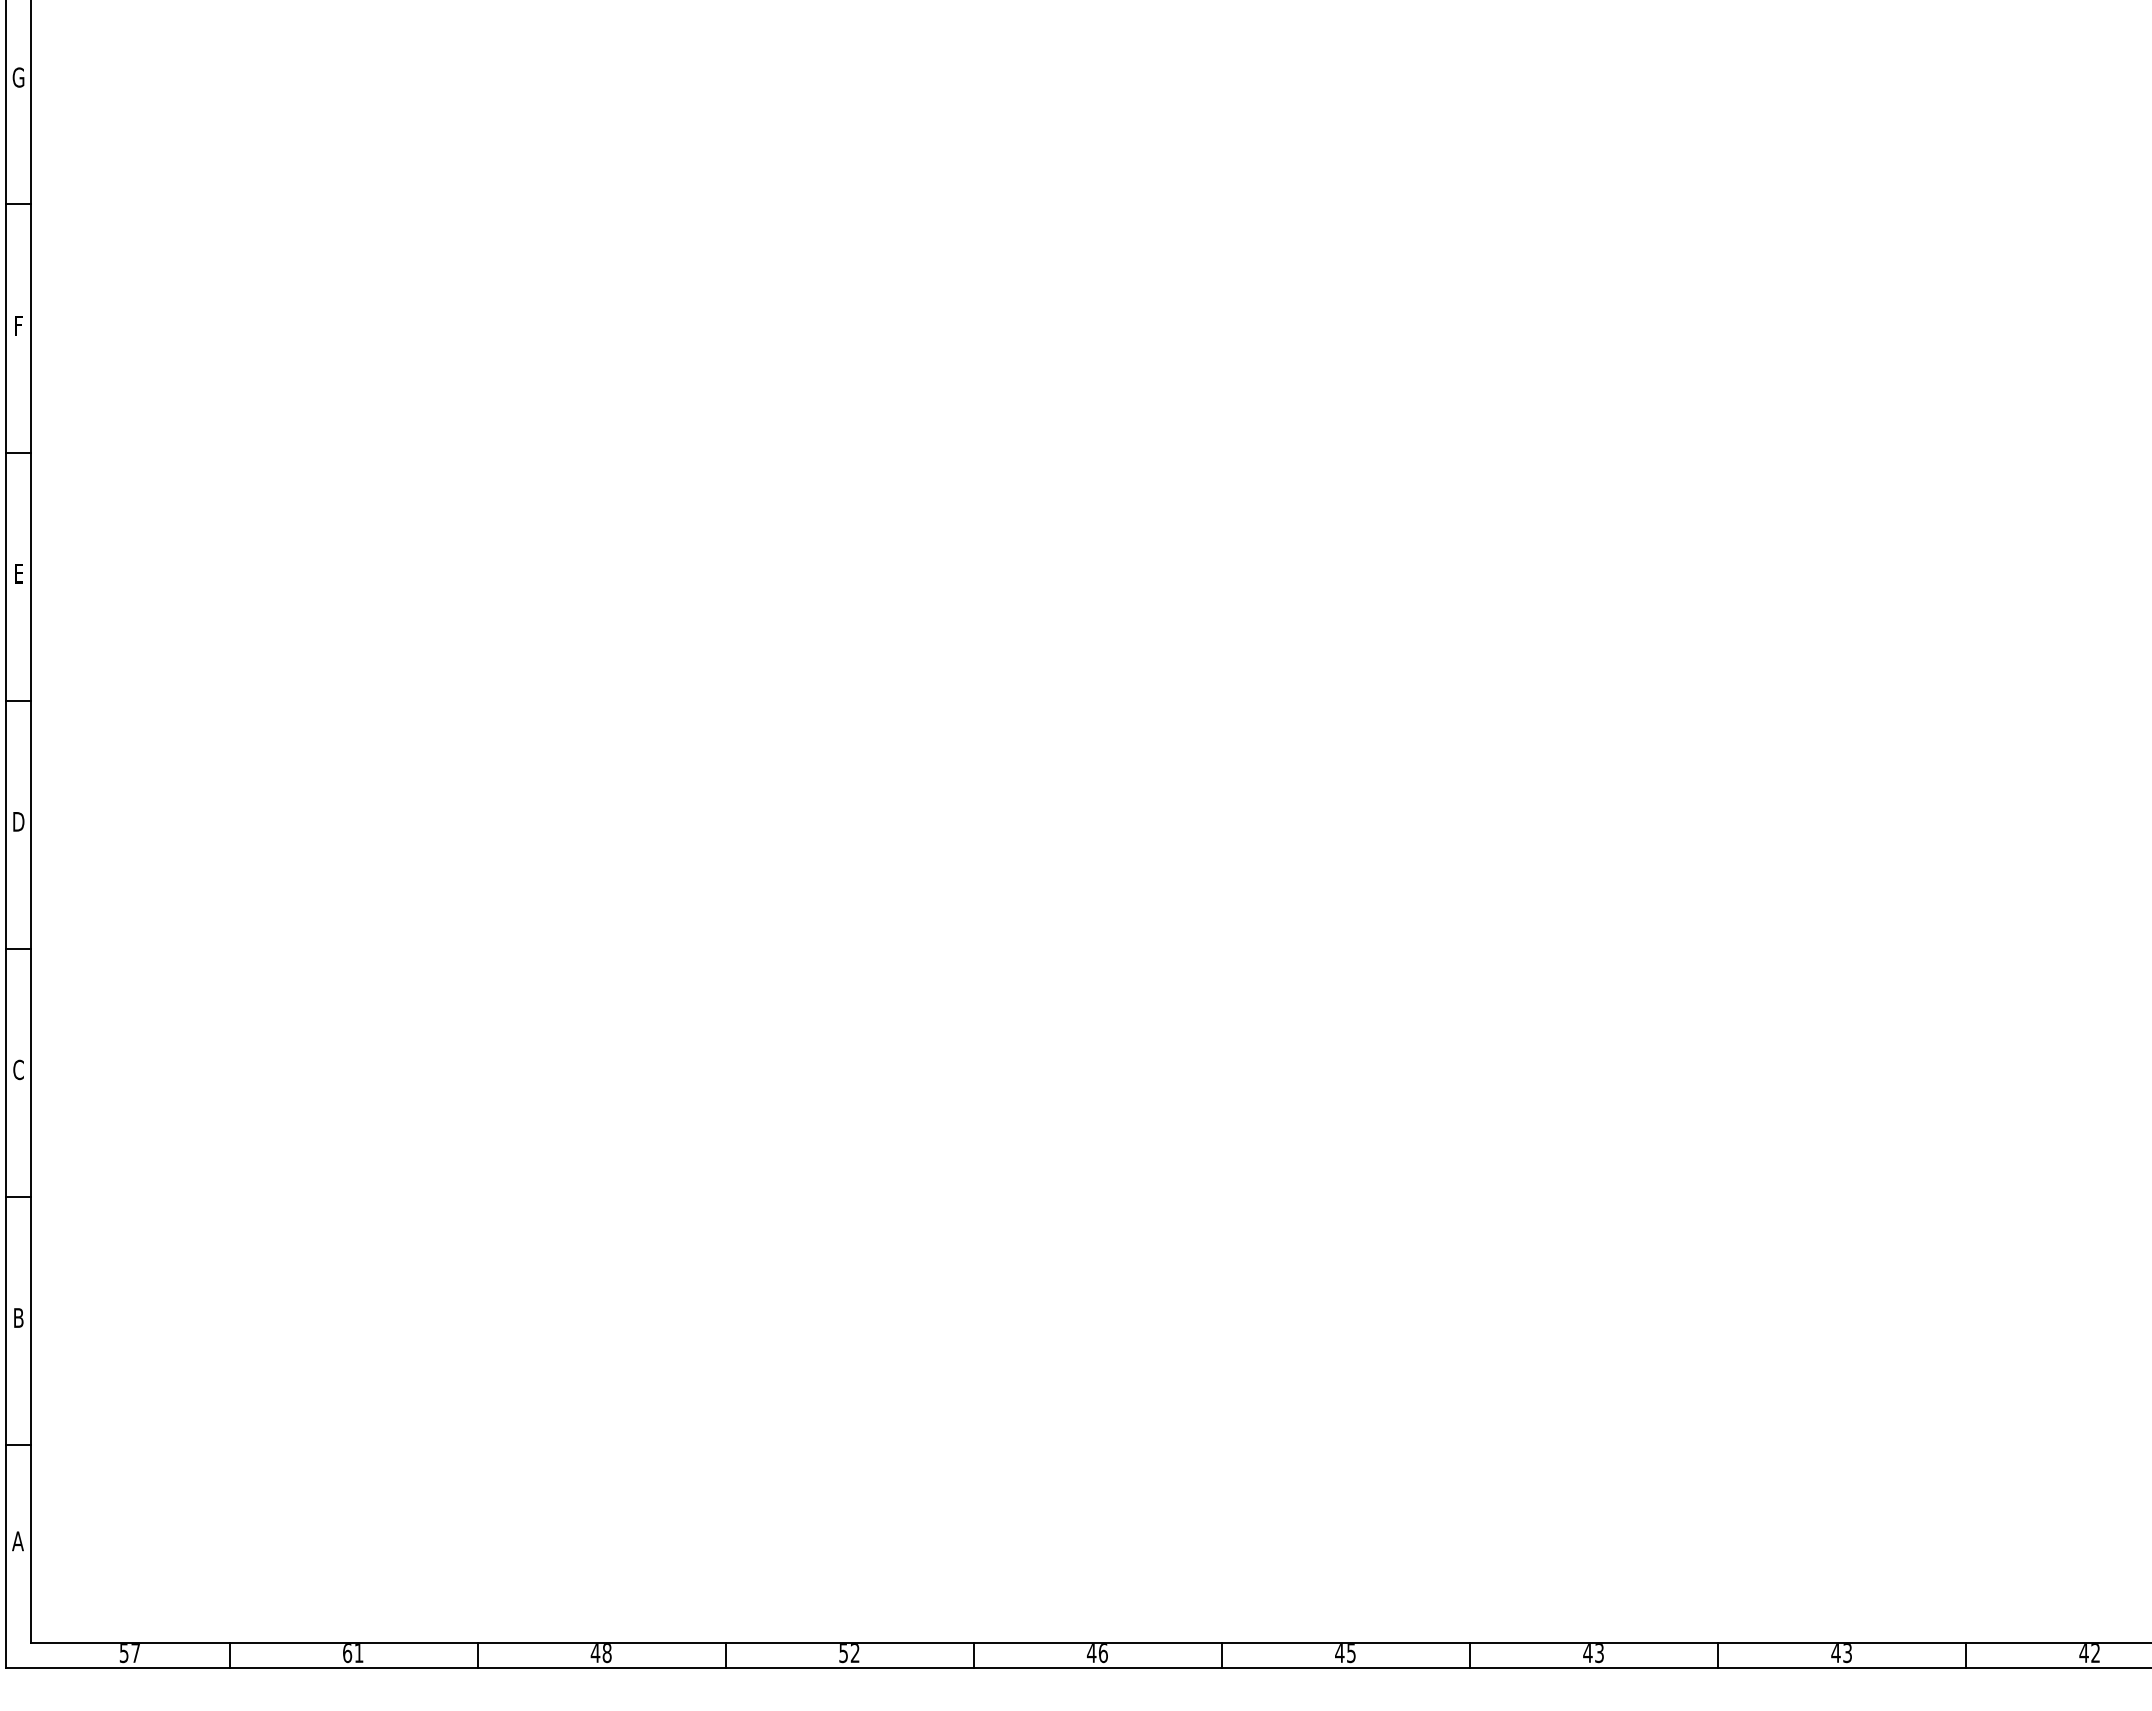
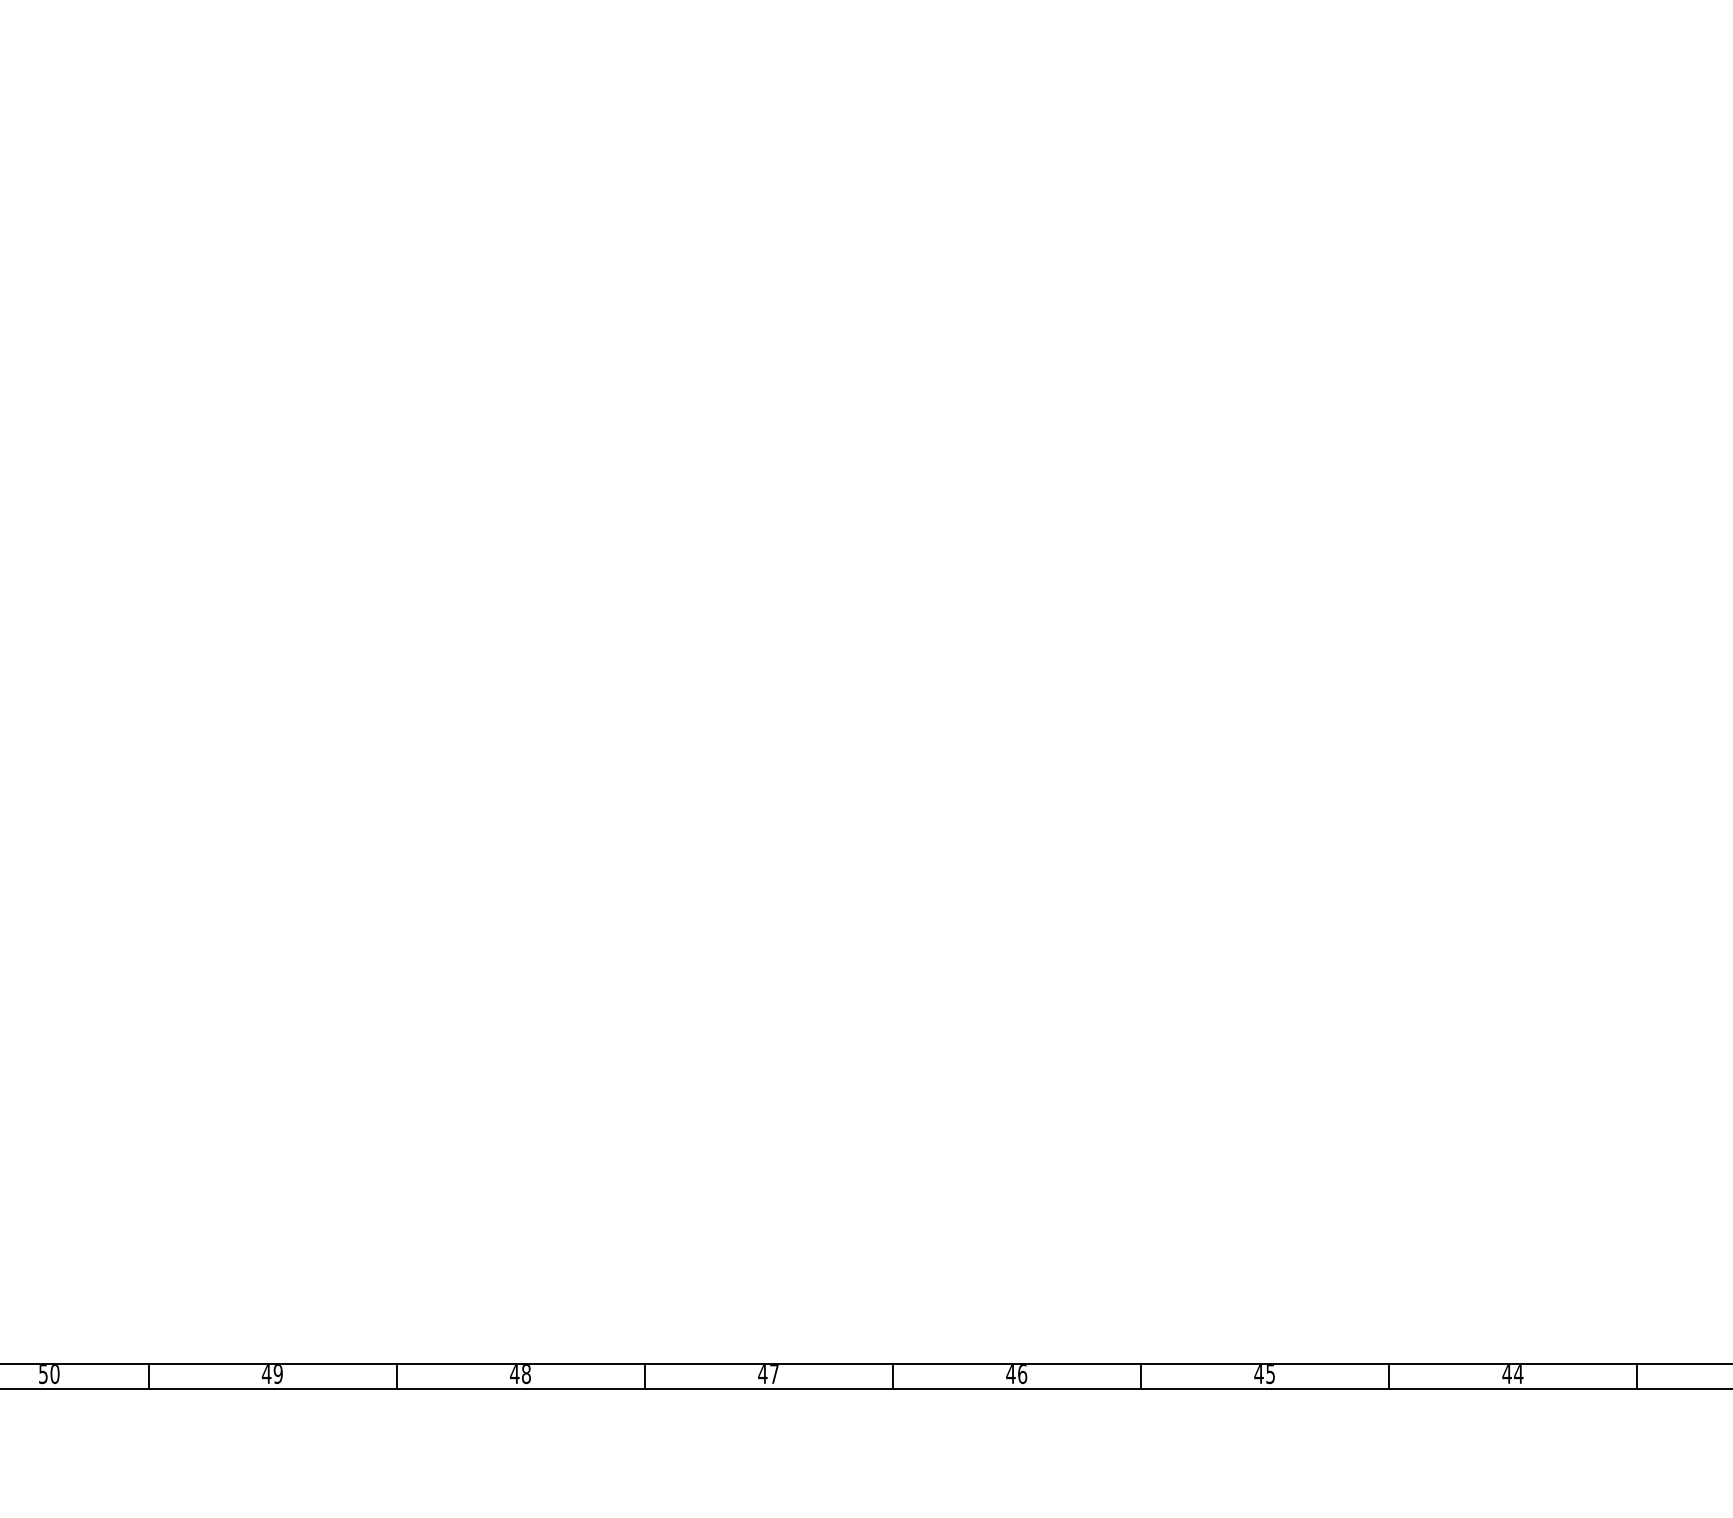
text: (135, 1653) -> (54, 1374), 57 -> 50
text: (352, 1653) -> (271, 1374), 61 -> 49
text: (848, 1653) -> (767, 1374), 52 -> 47
text: (1599, 1653) -> (1518, 1374), 43 -> 44

